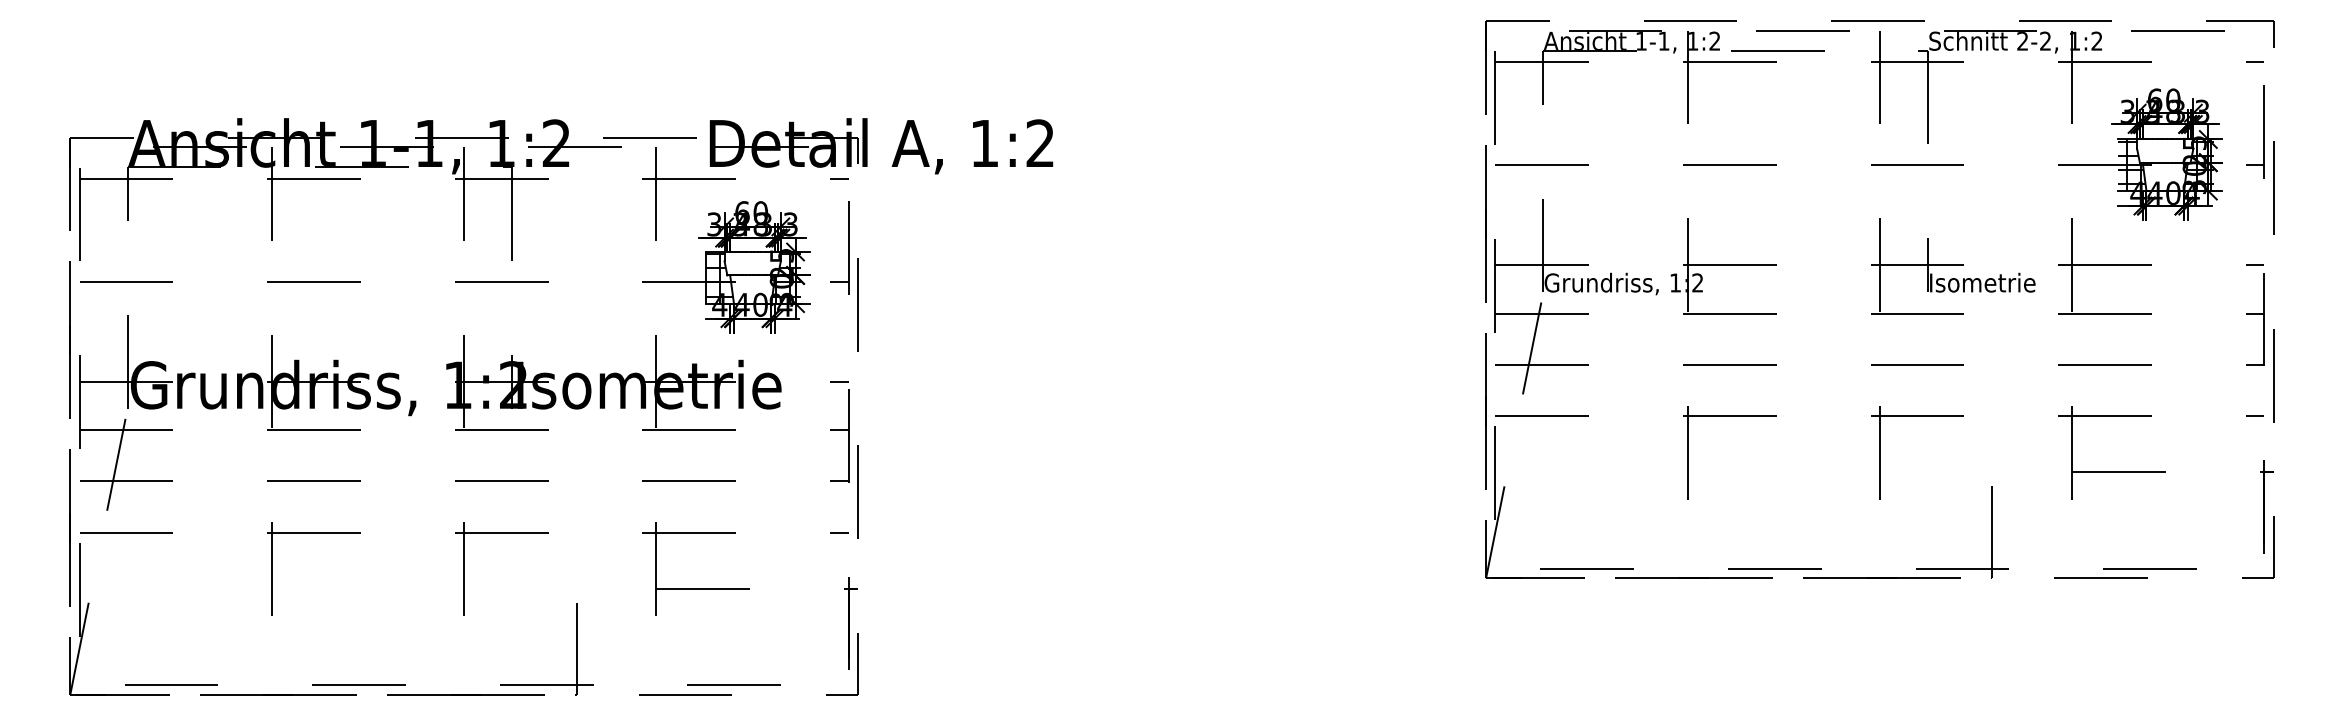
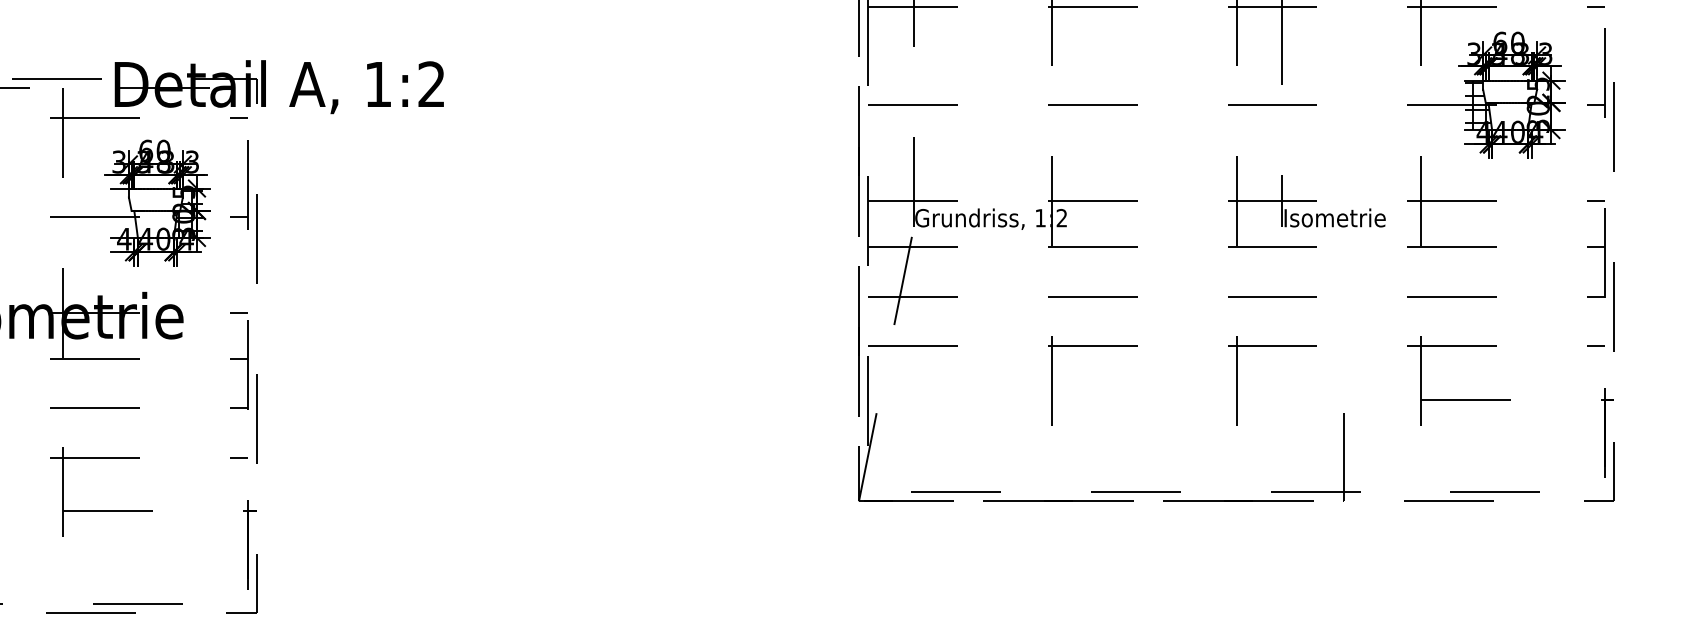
hatch: (2199, 165) -> (1542, 105), removed
hatch: (719, 277) -> (124, 212), removed

